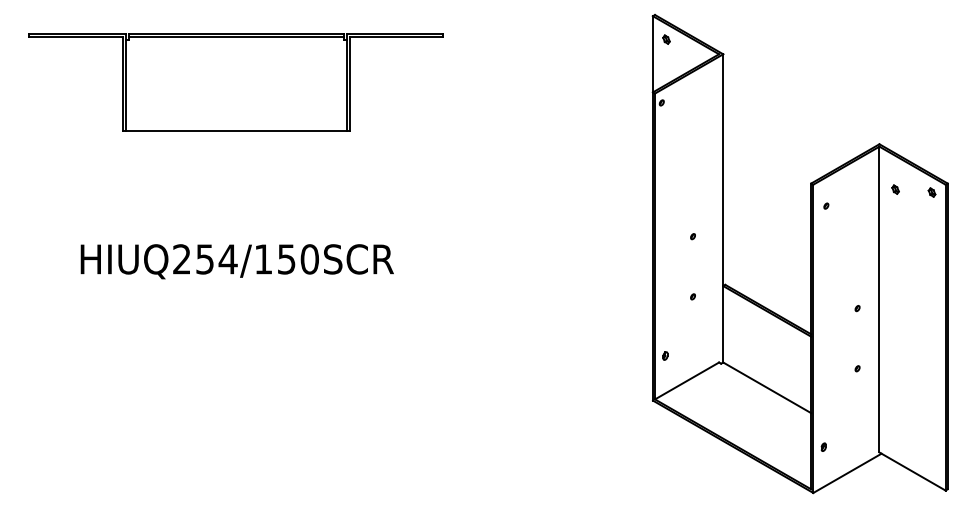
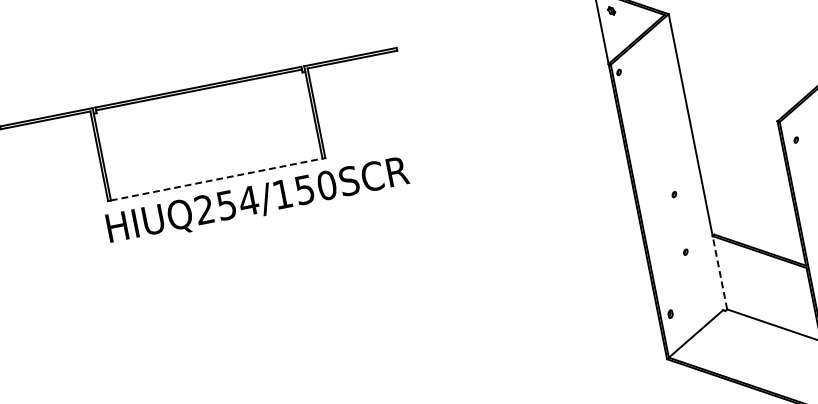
line: (236, 130) -> (217, 179), solid -> dashed
text: (236, 261) -> (257, 201), moved
line: (723, 323) -> (720, 271), solid -> dashed

